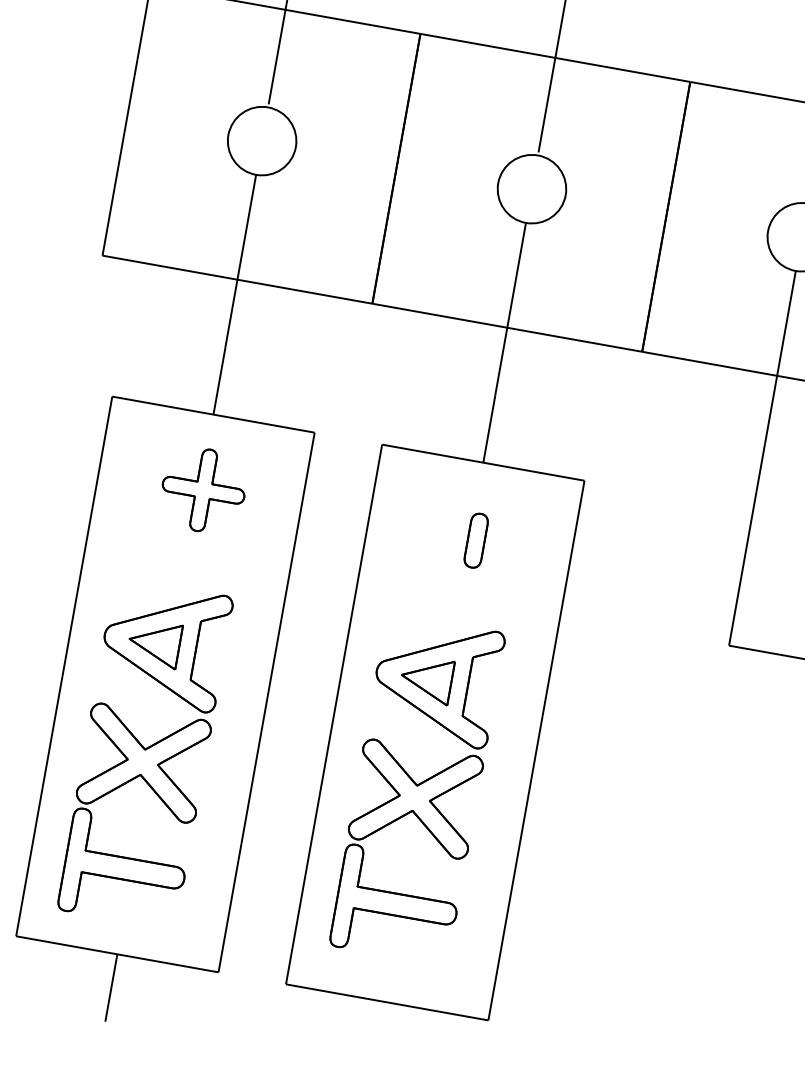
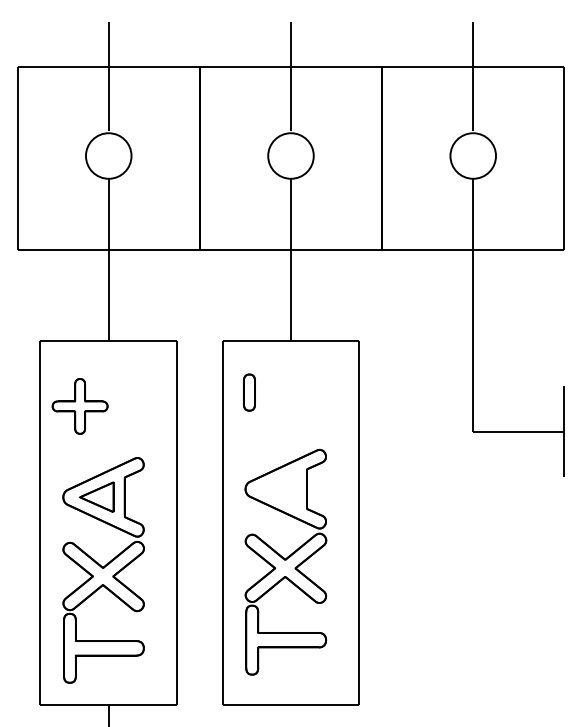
part: (202, 490) -> (79, 406), moved
part: (476, 540) -> (249, 392), moved
part: (427, 678) -> (279, 488), removed

